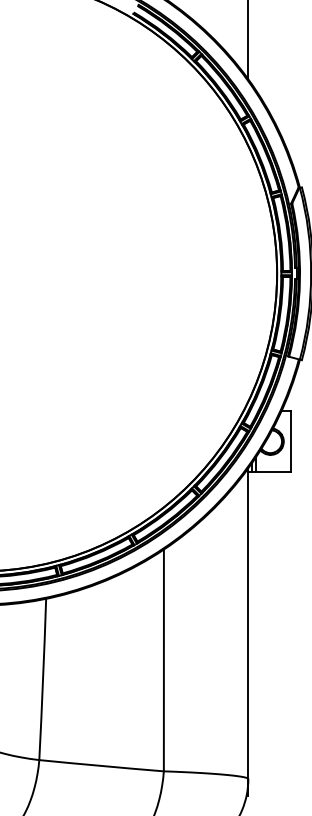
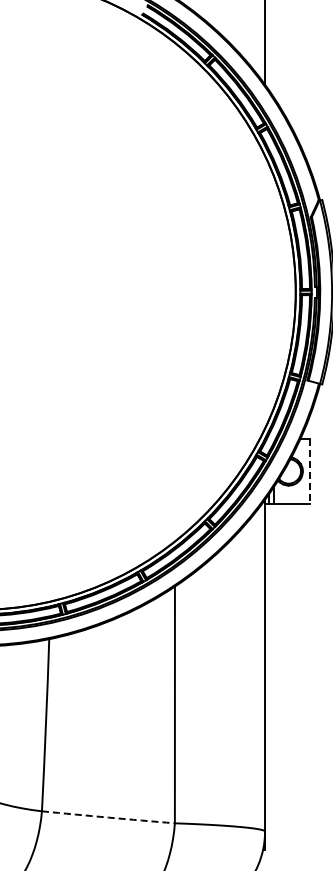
line: (290, 441) -> (310, 471), solid -> dashed
arc: (101, 765) -> (108, 817), solid -> dashed

